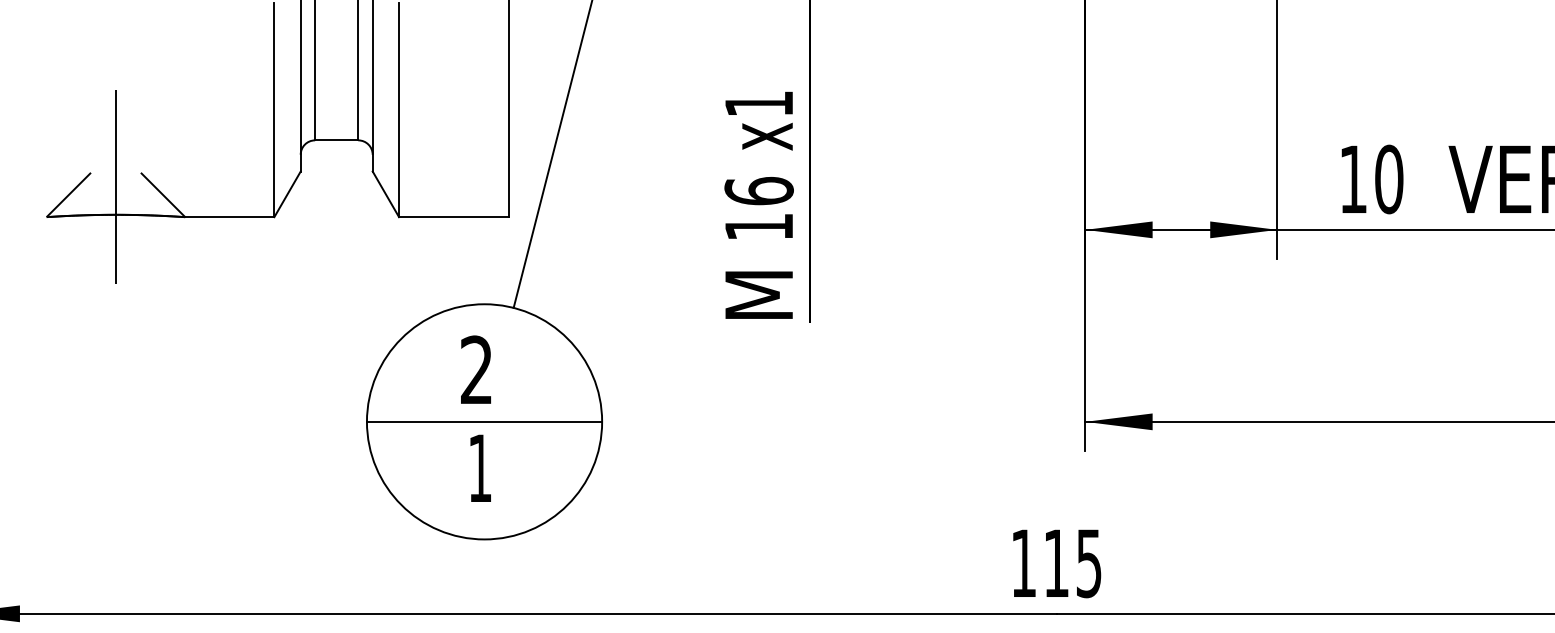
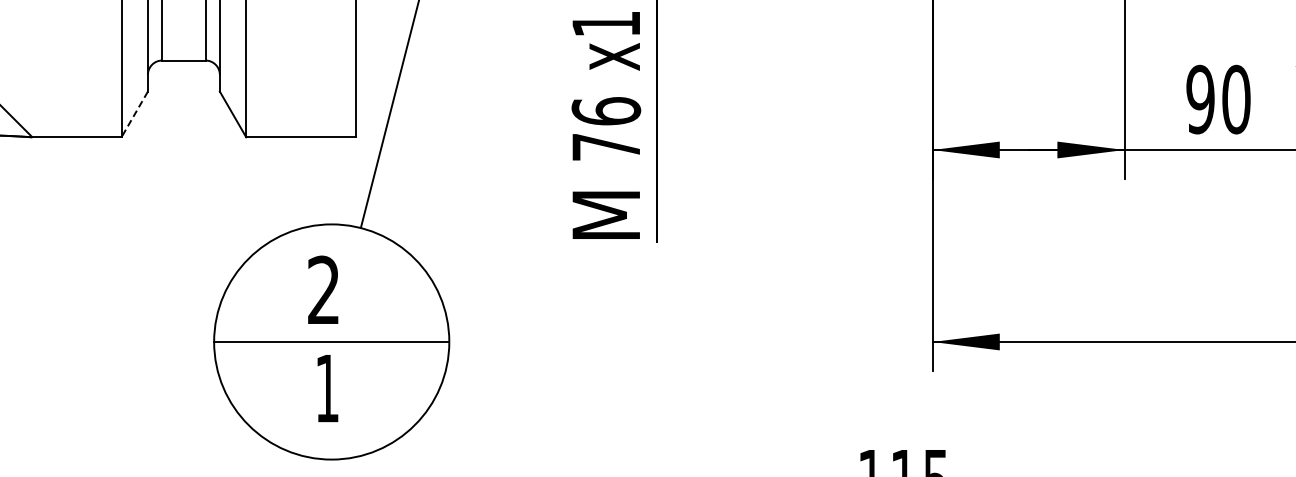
text: (1353, 179) -> (1200, 99), 10 -> 90
line: (287, 194) -> (134, 114), solid -> dashed
text: (758, 227) -> (605, 147), 16 -> 76

